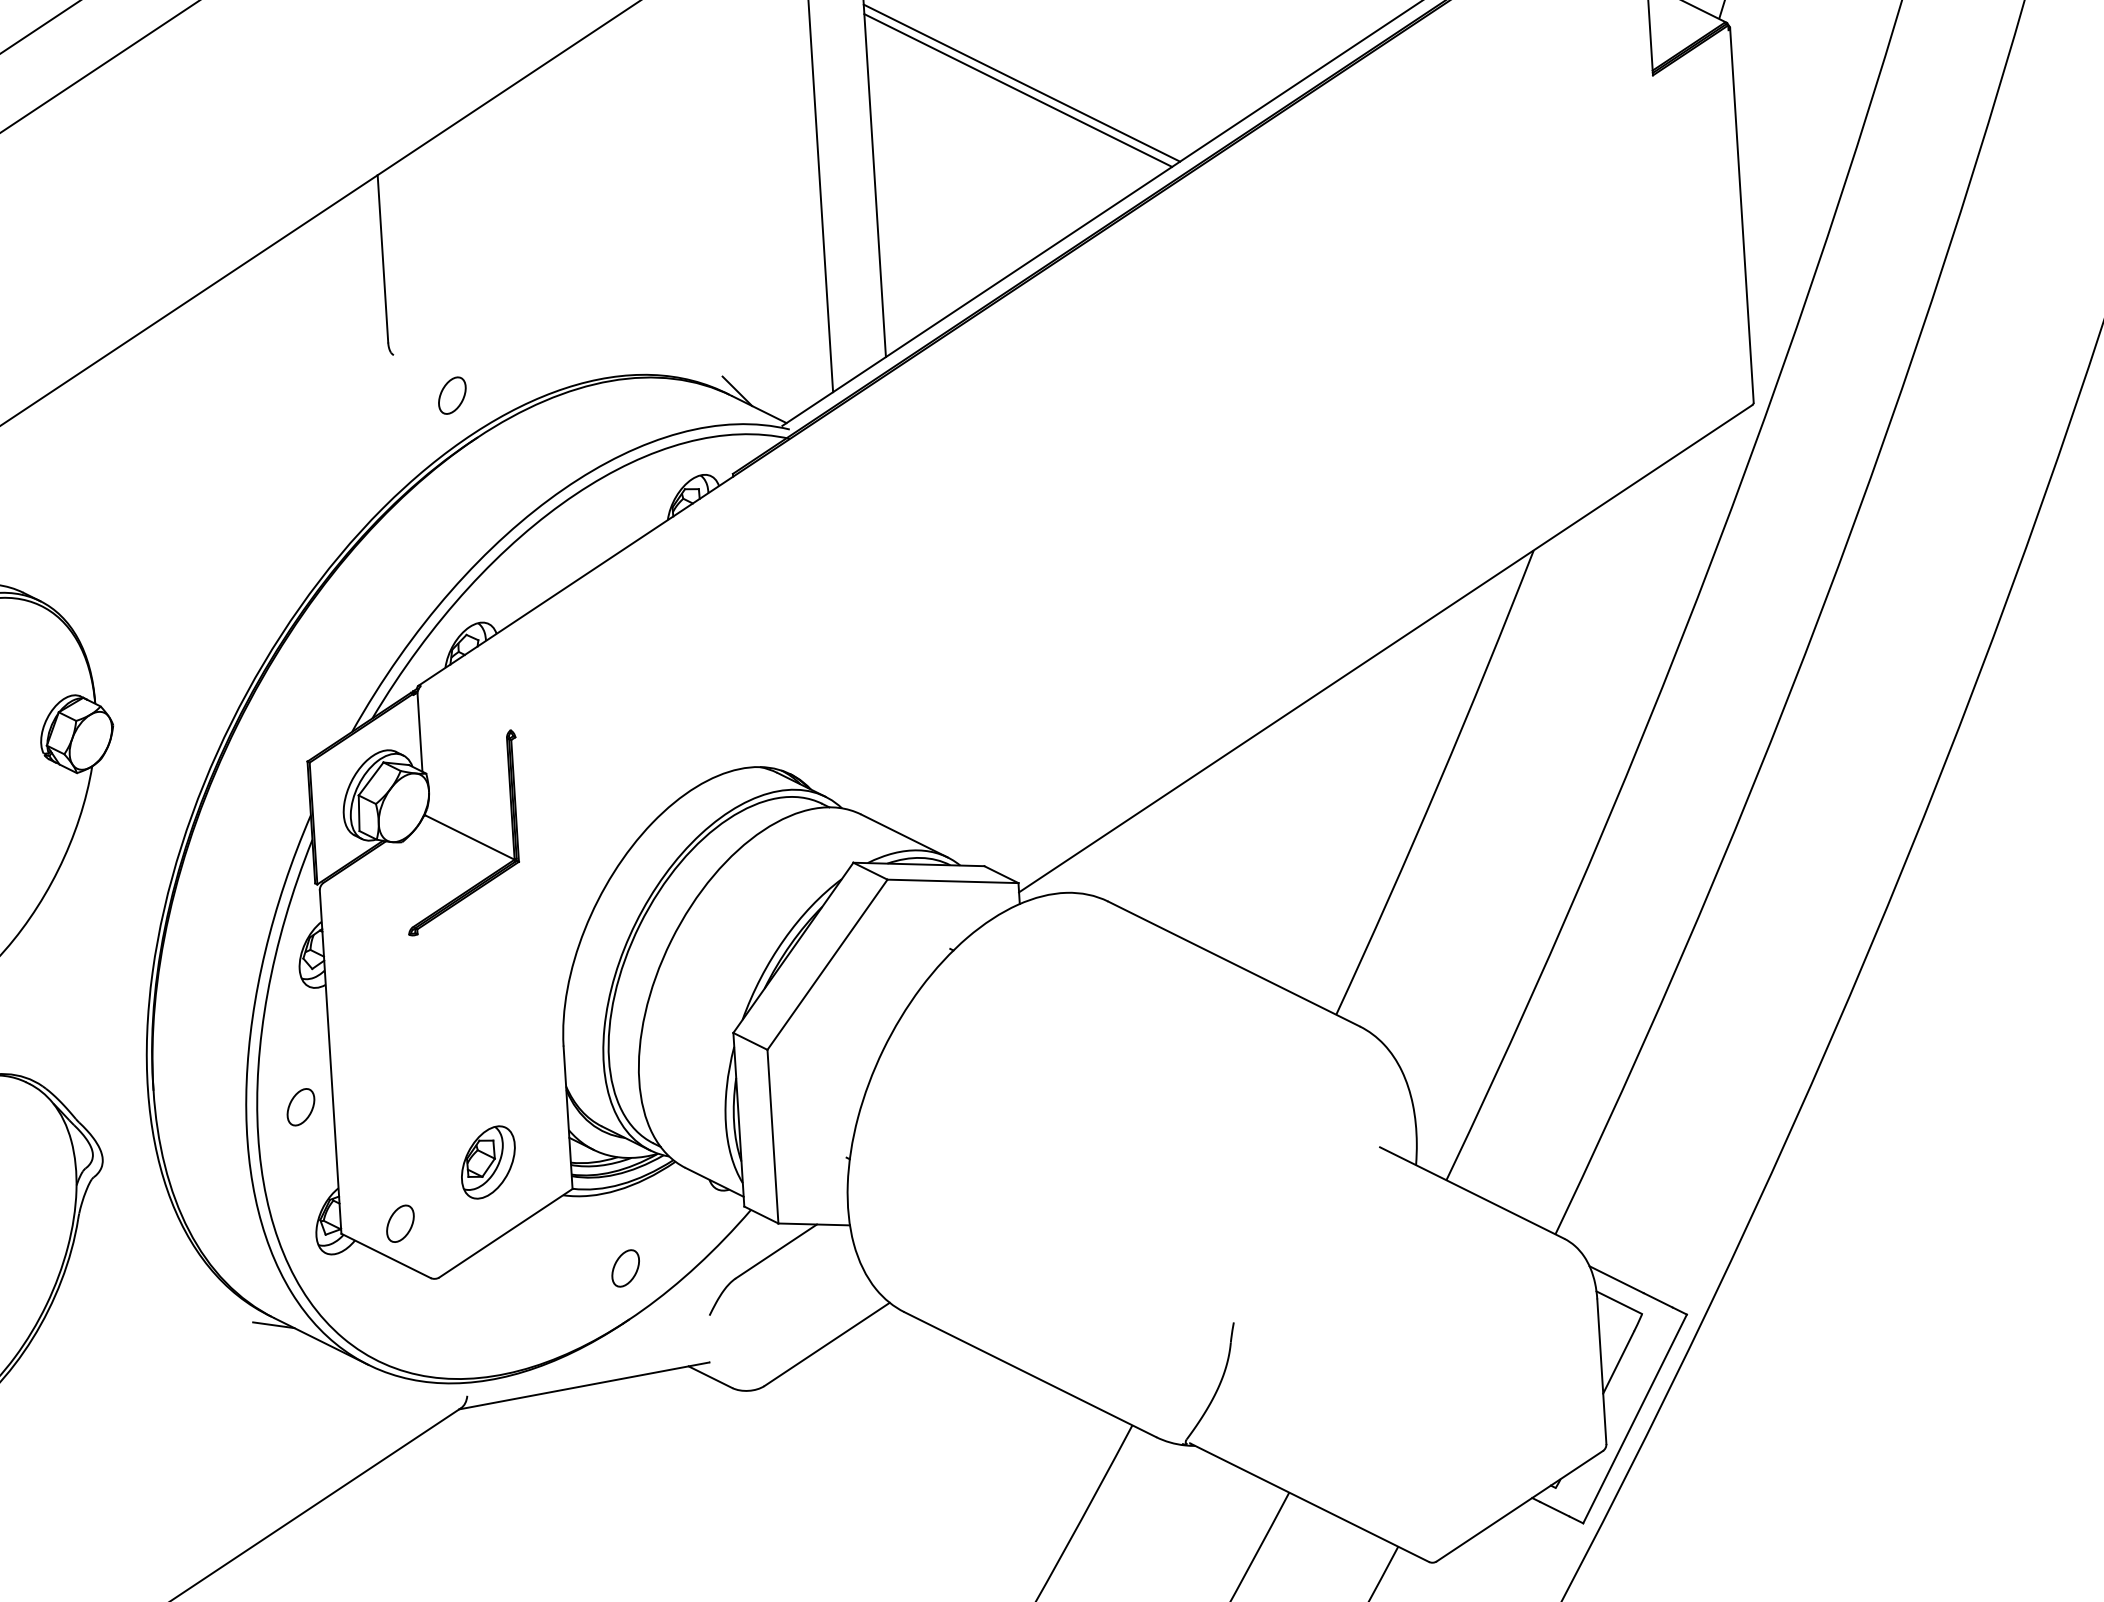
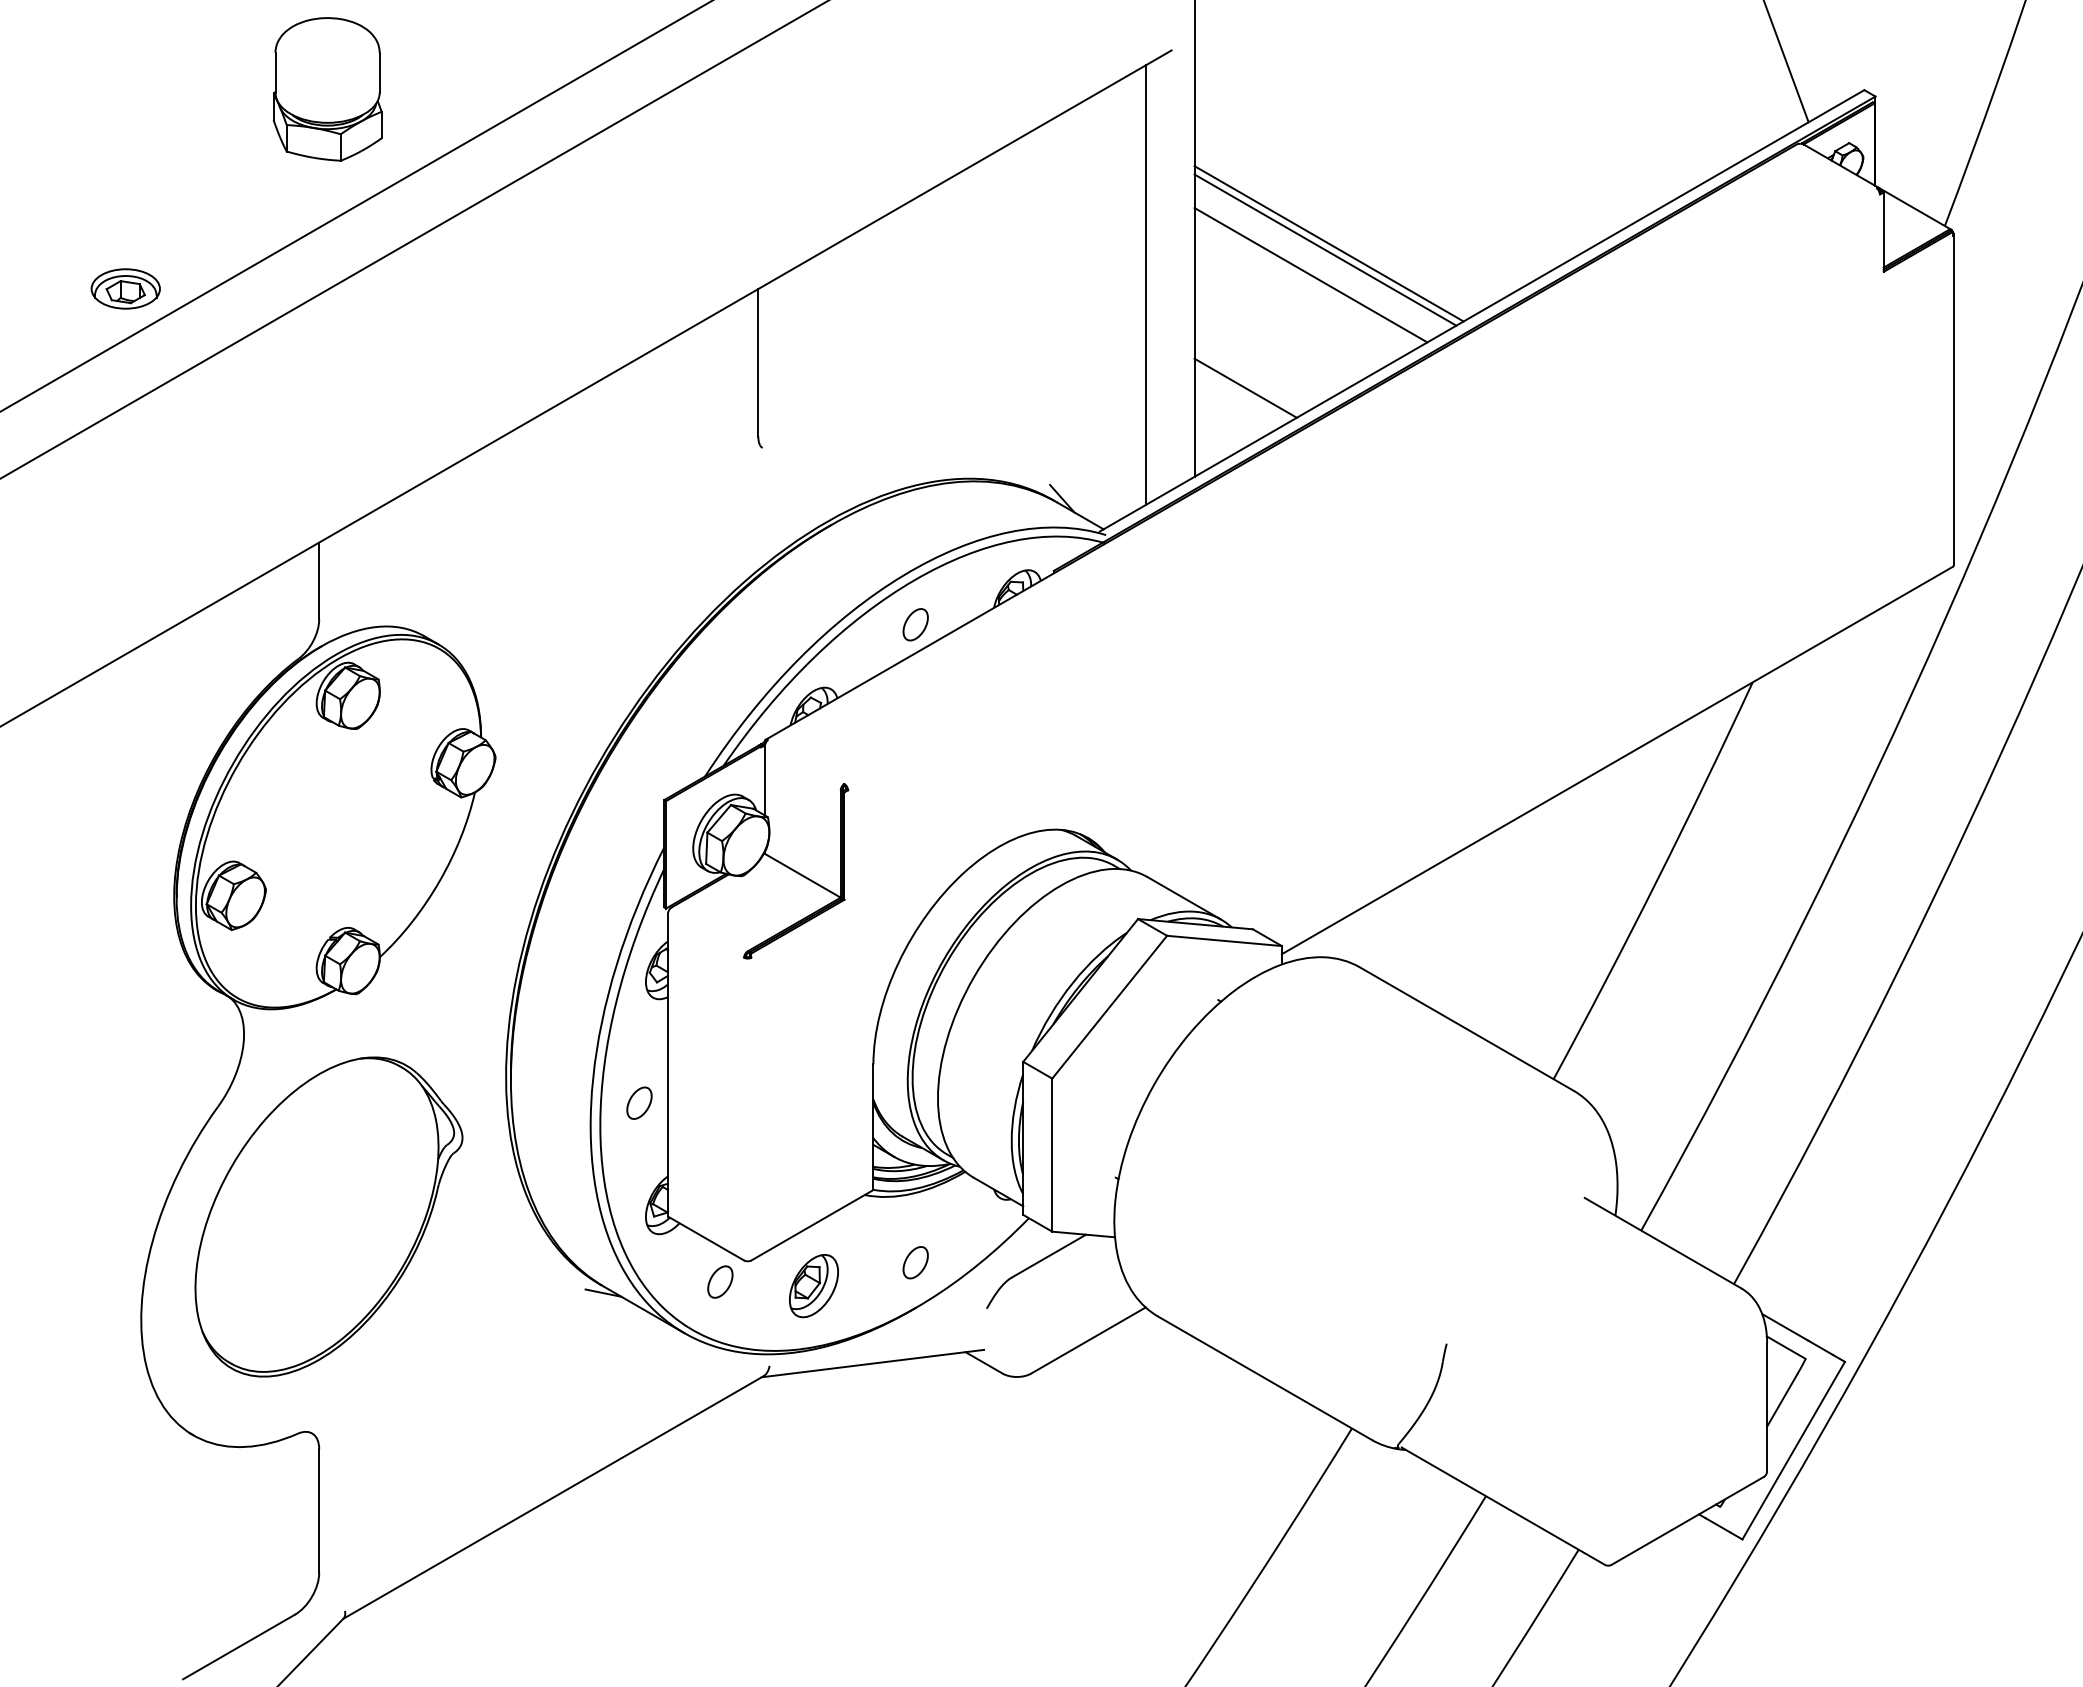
line: (1003, 120) -> (1310, 275), added
line: (937, 252) -> (1245, 387), added
part: (452, 395) -> (915, 624), moved
part: (487, 1162) -> (813, 1286), moved
part: (400, 1223) -> (720, 1281), moved

